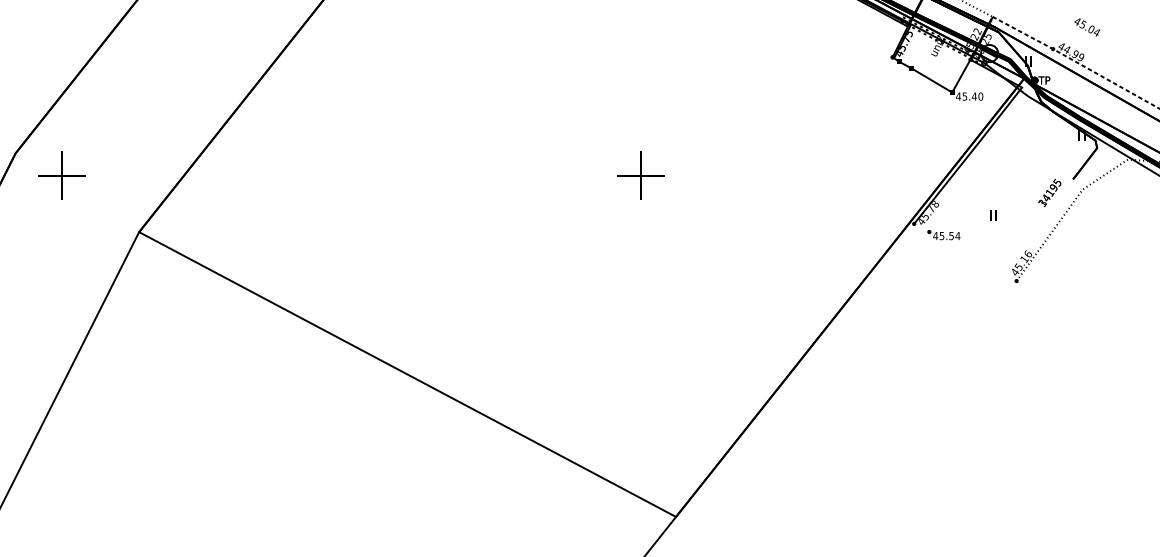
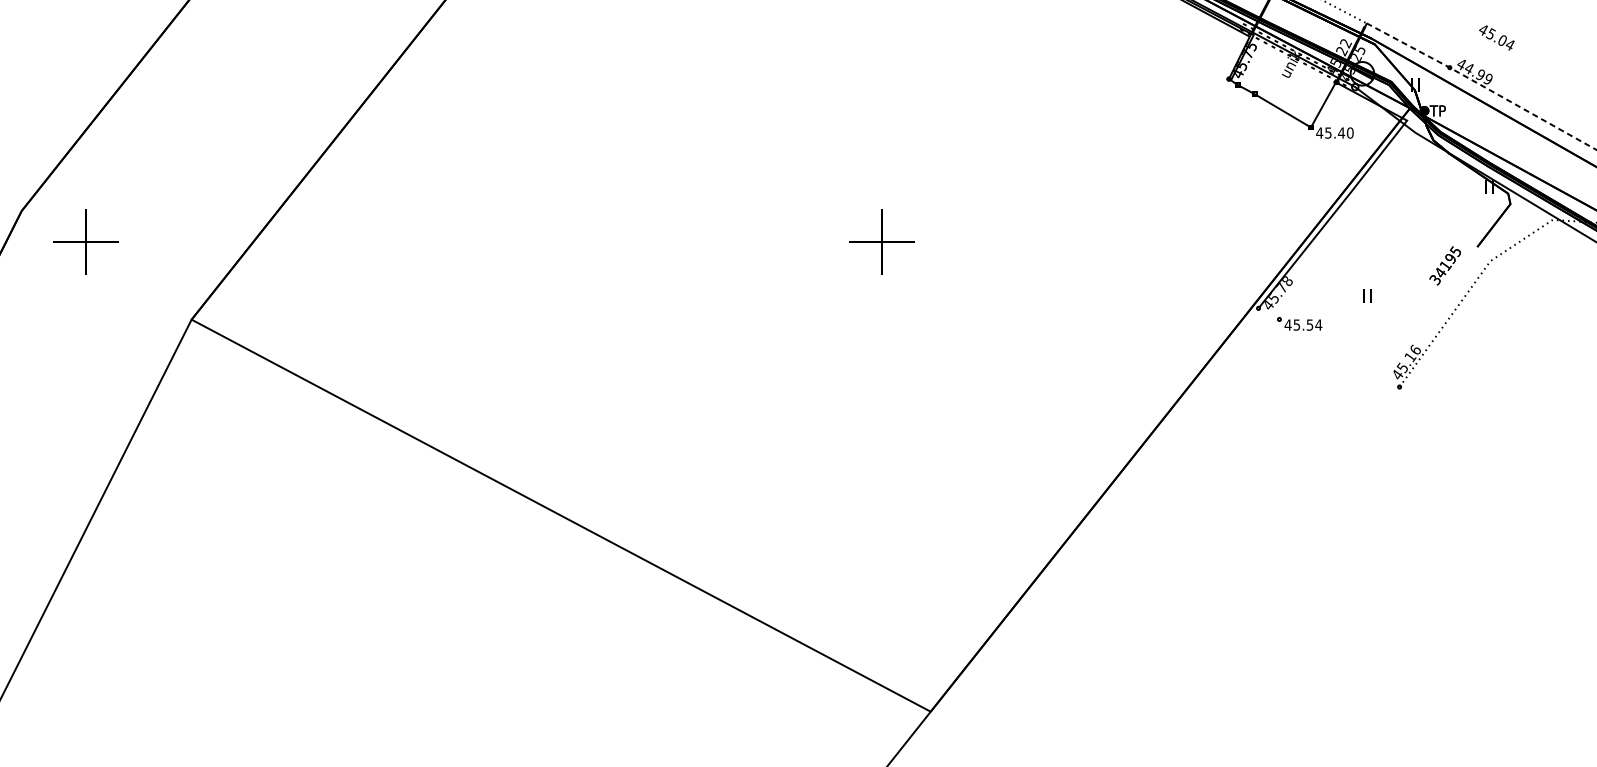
text: (1042, 203) -> (1435, 280), 14195 -> 34195

